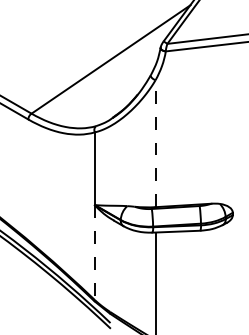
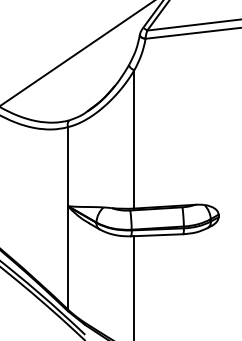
line: (155, 143) -> (134, 139), dashed -> solid
line: (94, 253) -> (67, 259), dashed -> solid

